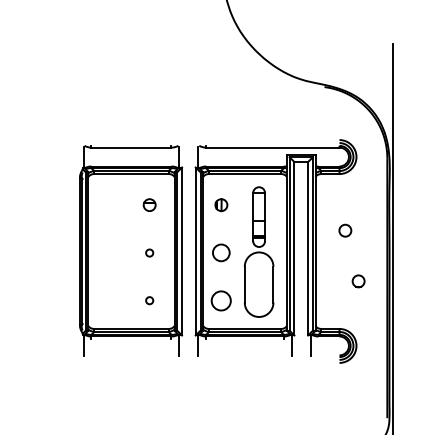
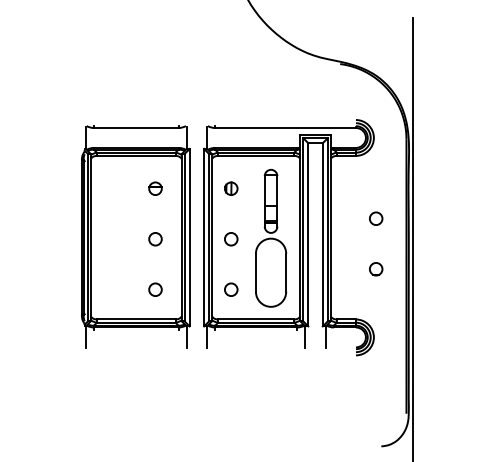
circle: (345, 230) -> (376, 218), moved
circle: (149, 253) -> (155, 239), size x1.67
circle: (221, 253) -> (231, 239), size x0.71
circle: (149, 300) -> (155, 289), size x1.67
circle: (221, 300) -> (231, 289), size x0.62

